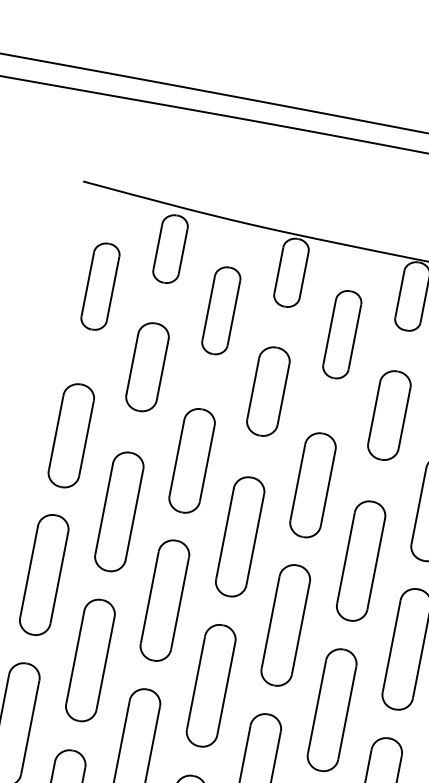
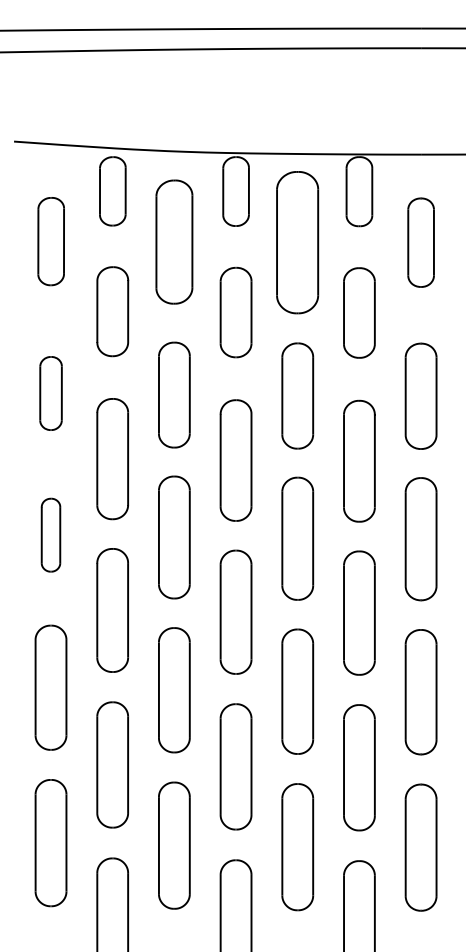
part: (221, 311) -> (174, 242), size x1.4
part: (342, 334) -> (297, 242), size x1.6
part: (70, 435) -> (50, 393), size x0.7
part: (43, 574) -> (50, 534), size x0.6

